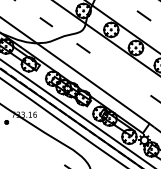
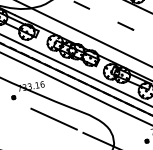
line: (120, 74) -> (125, 26), added
line: (40, 148) -> (54, 119), added

